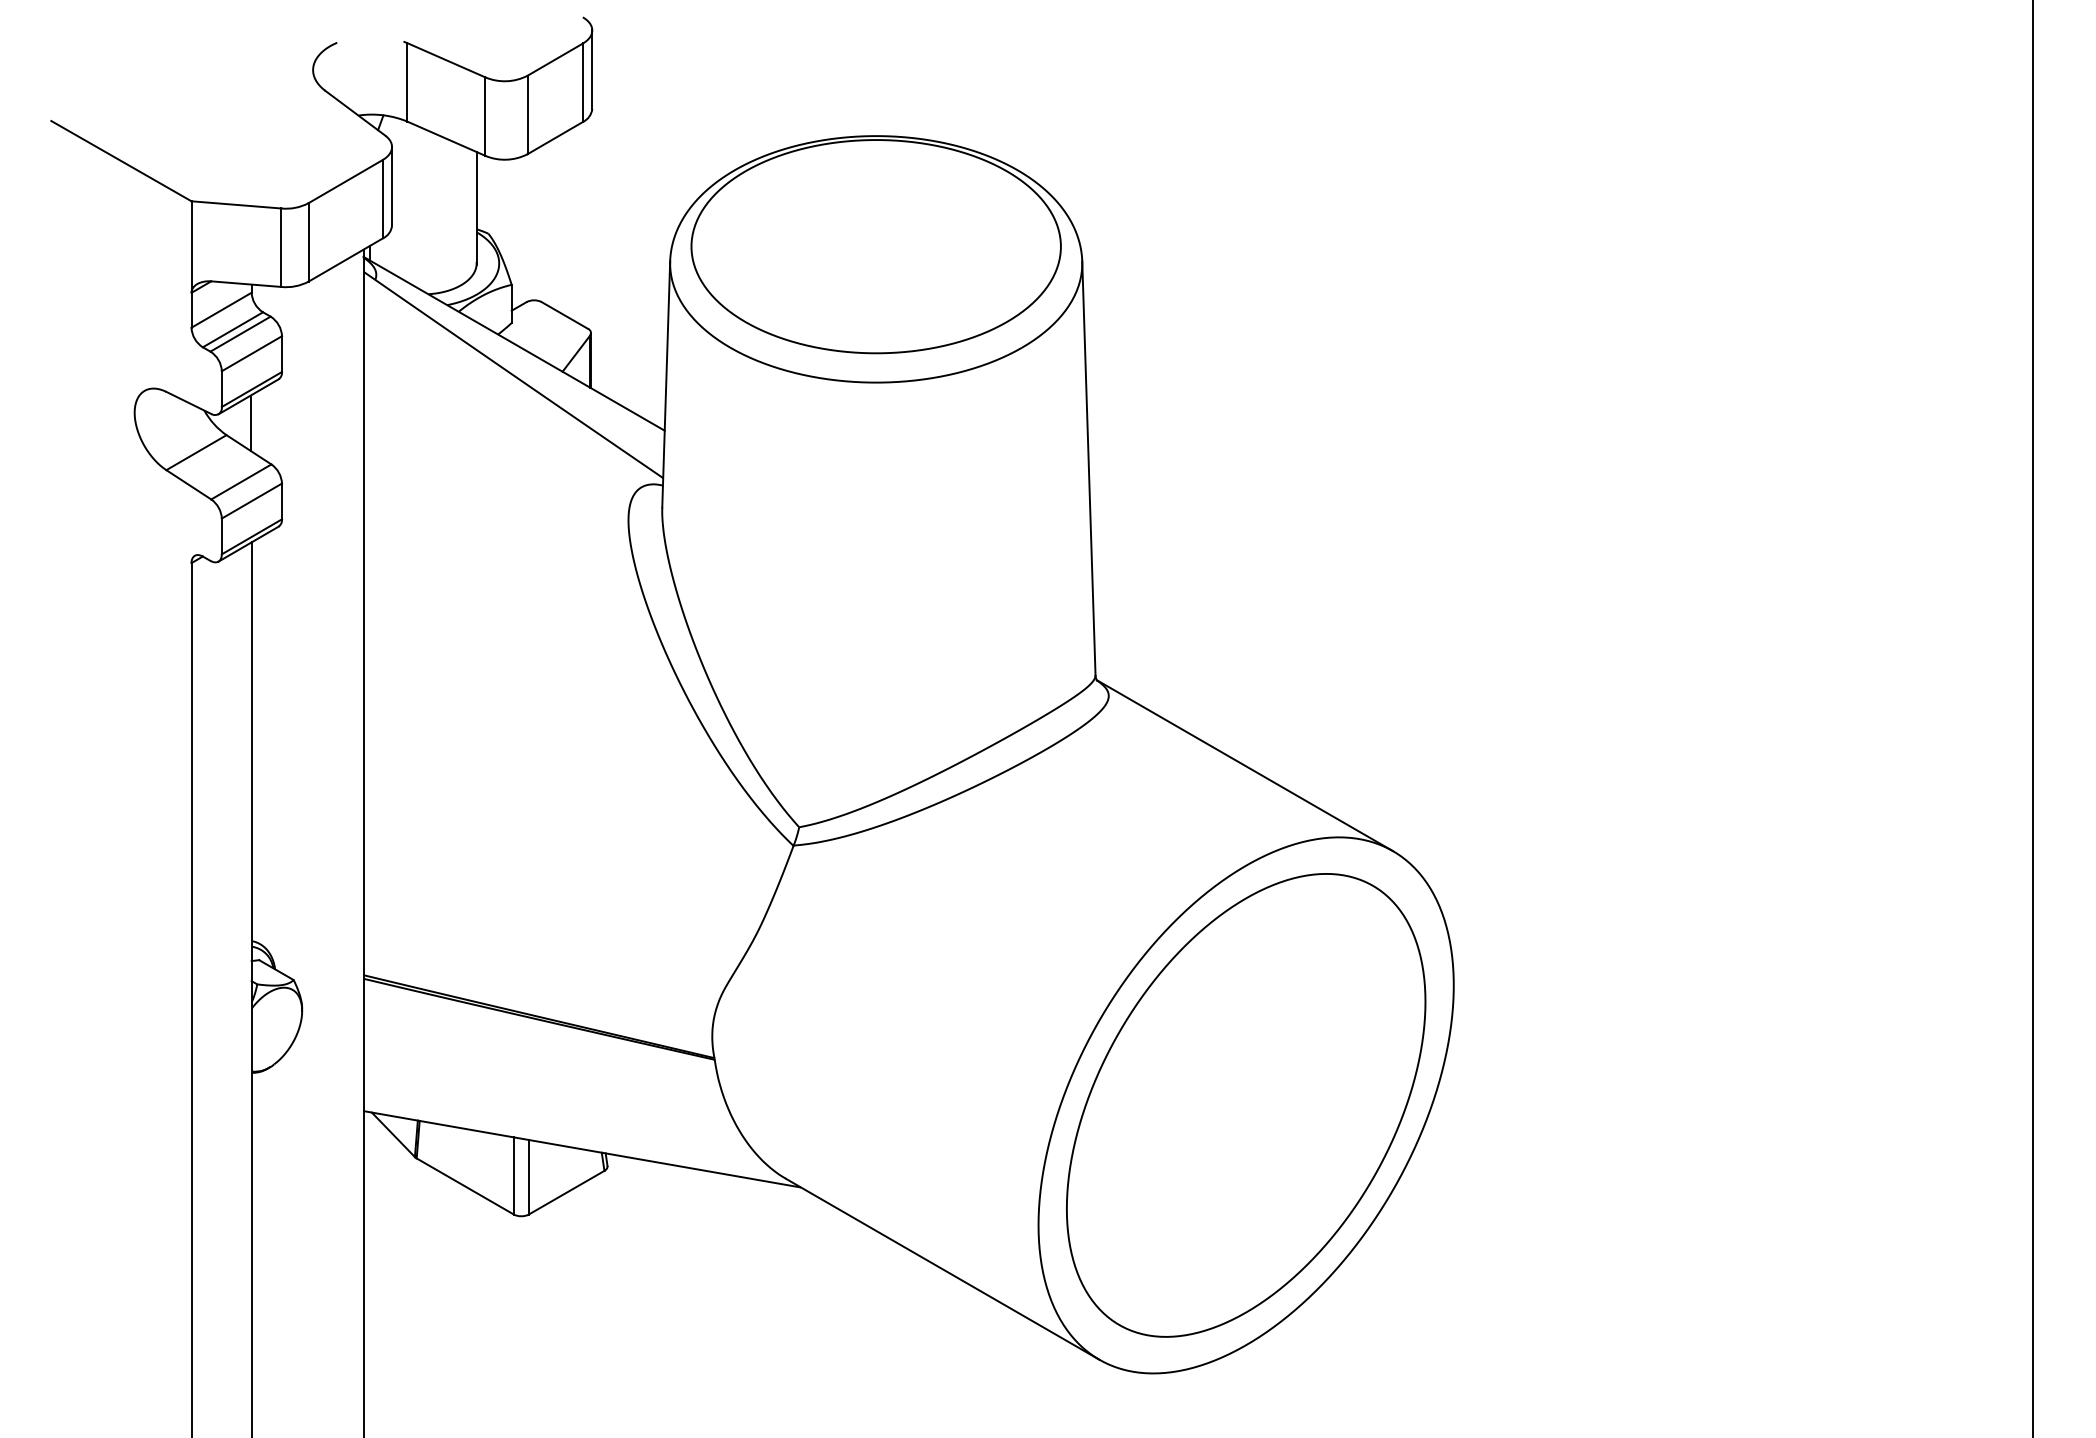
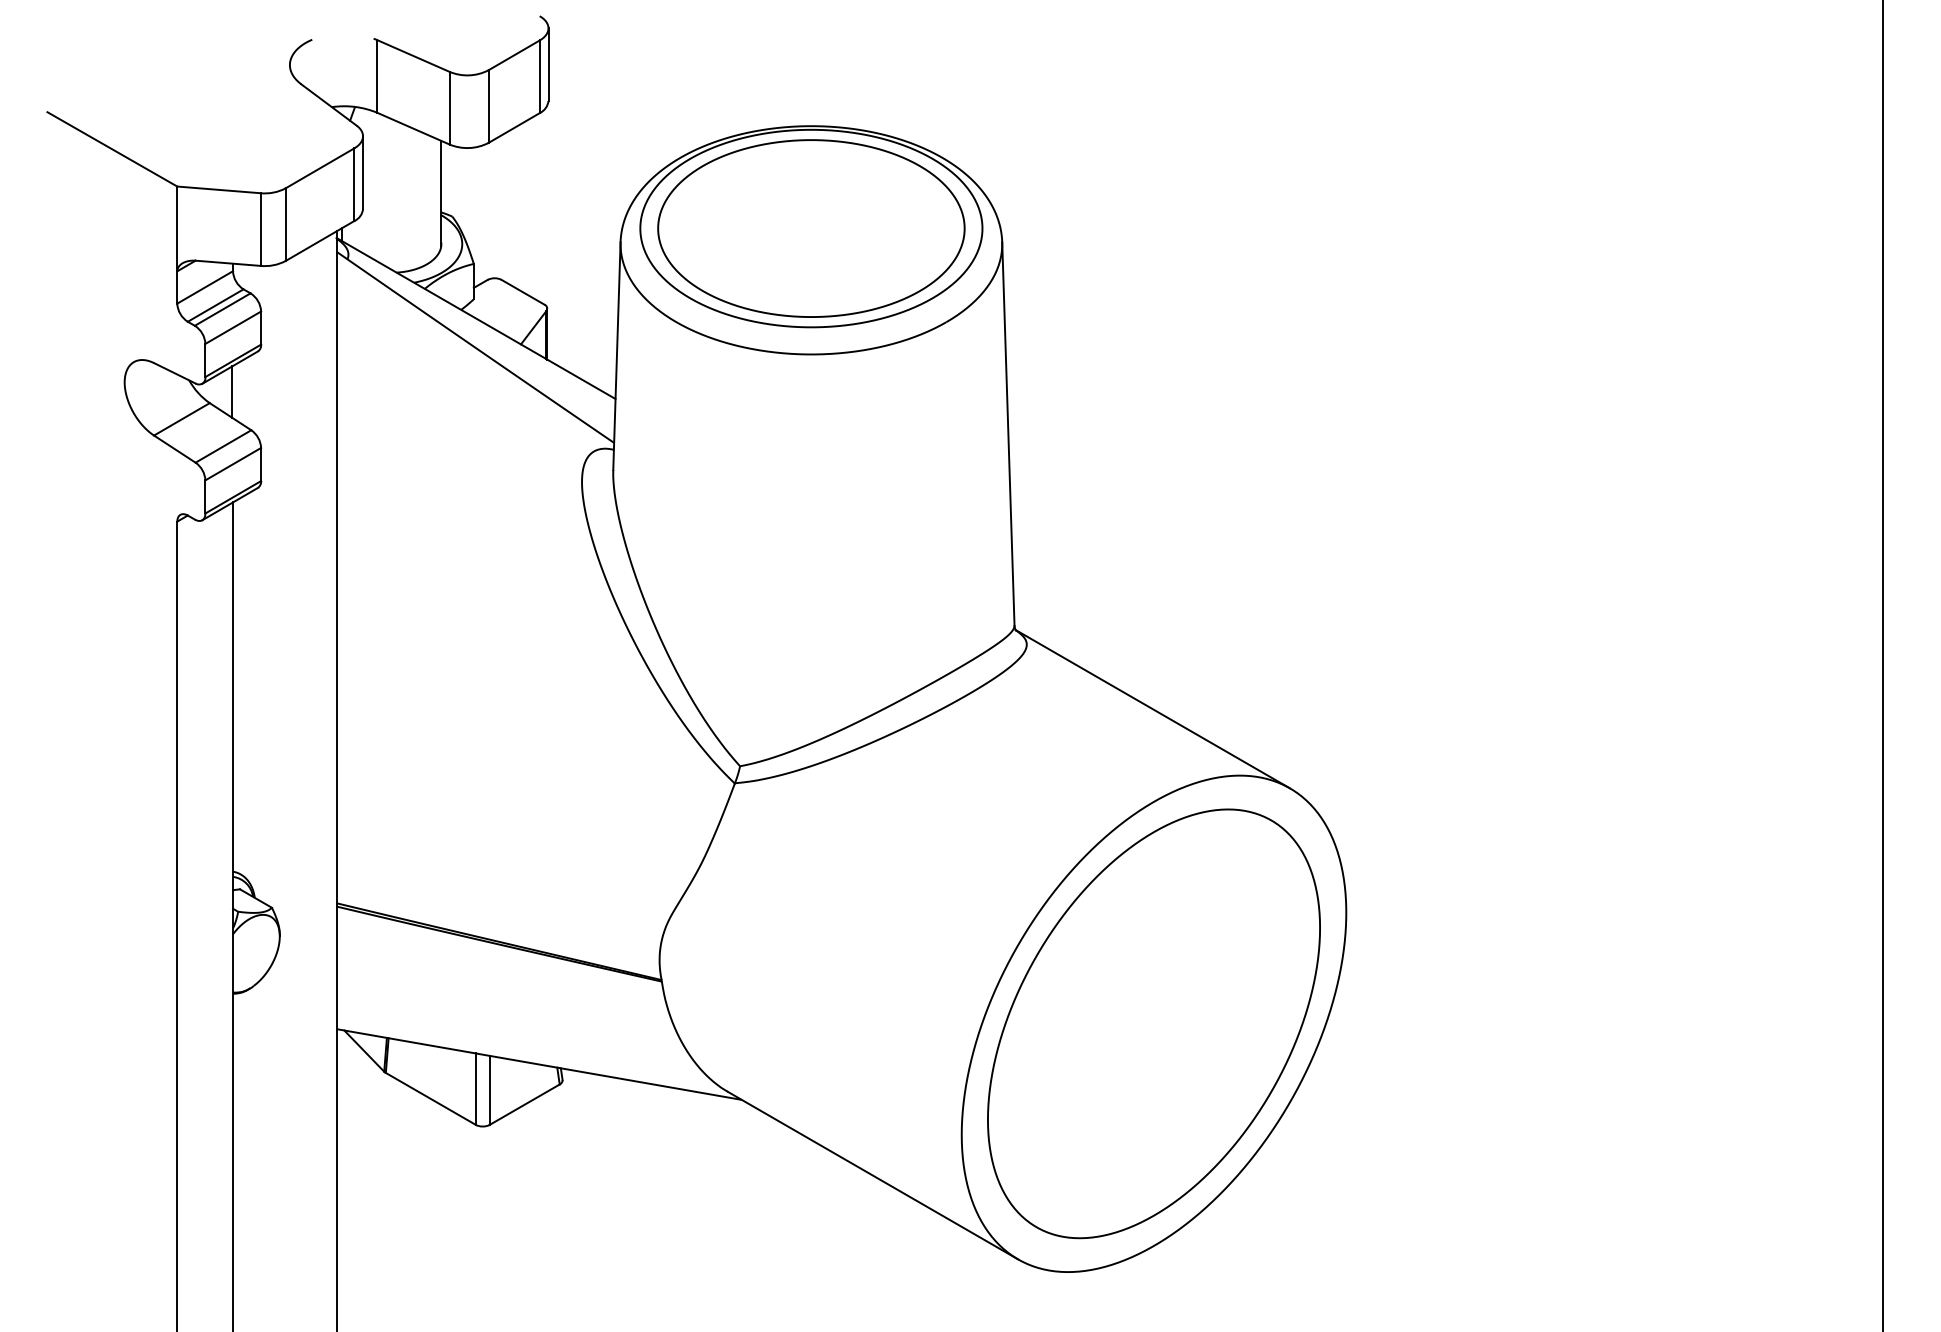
part: (876, 246) -> (811, 228), added

